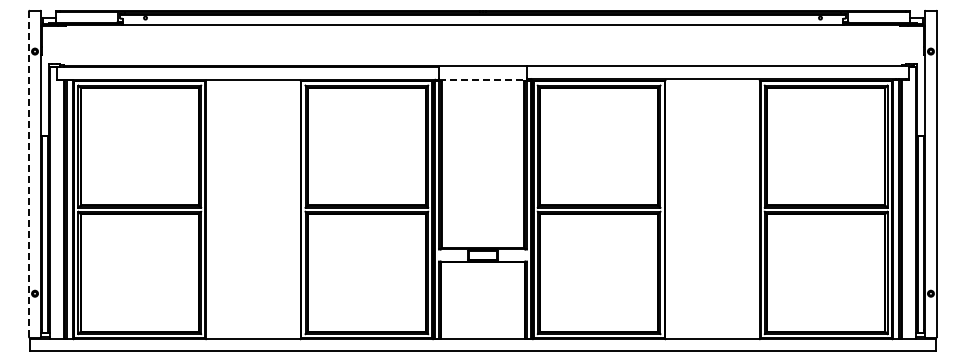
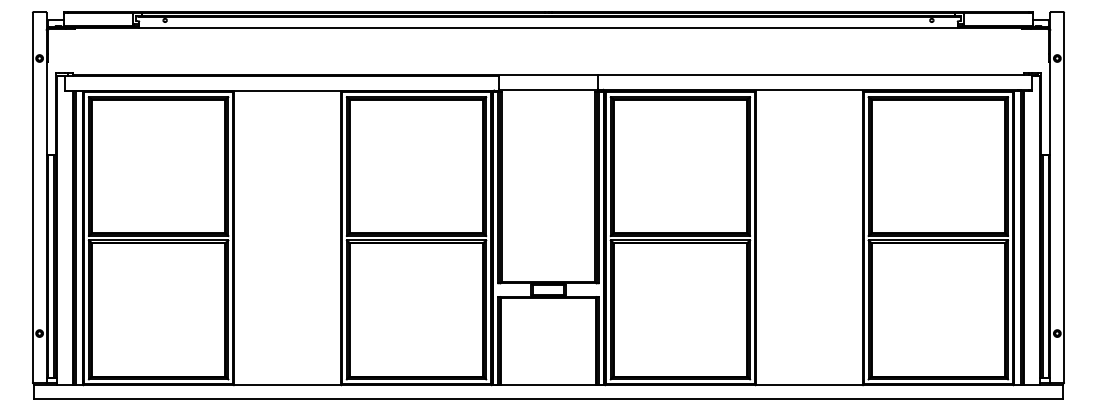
line: (483, 79) -> (549, 90), dashed -> solid
line: (28, 174) -> (32, 198), dashed -> solid

